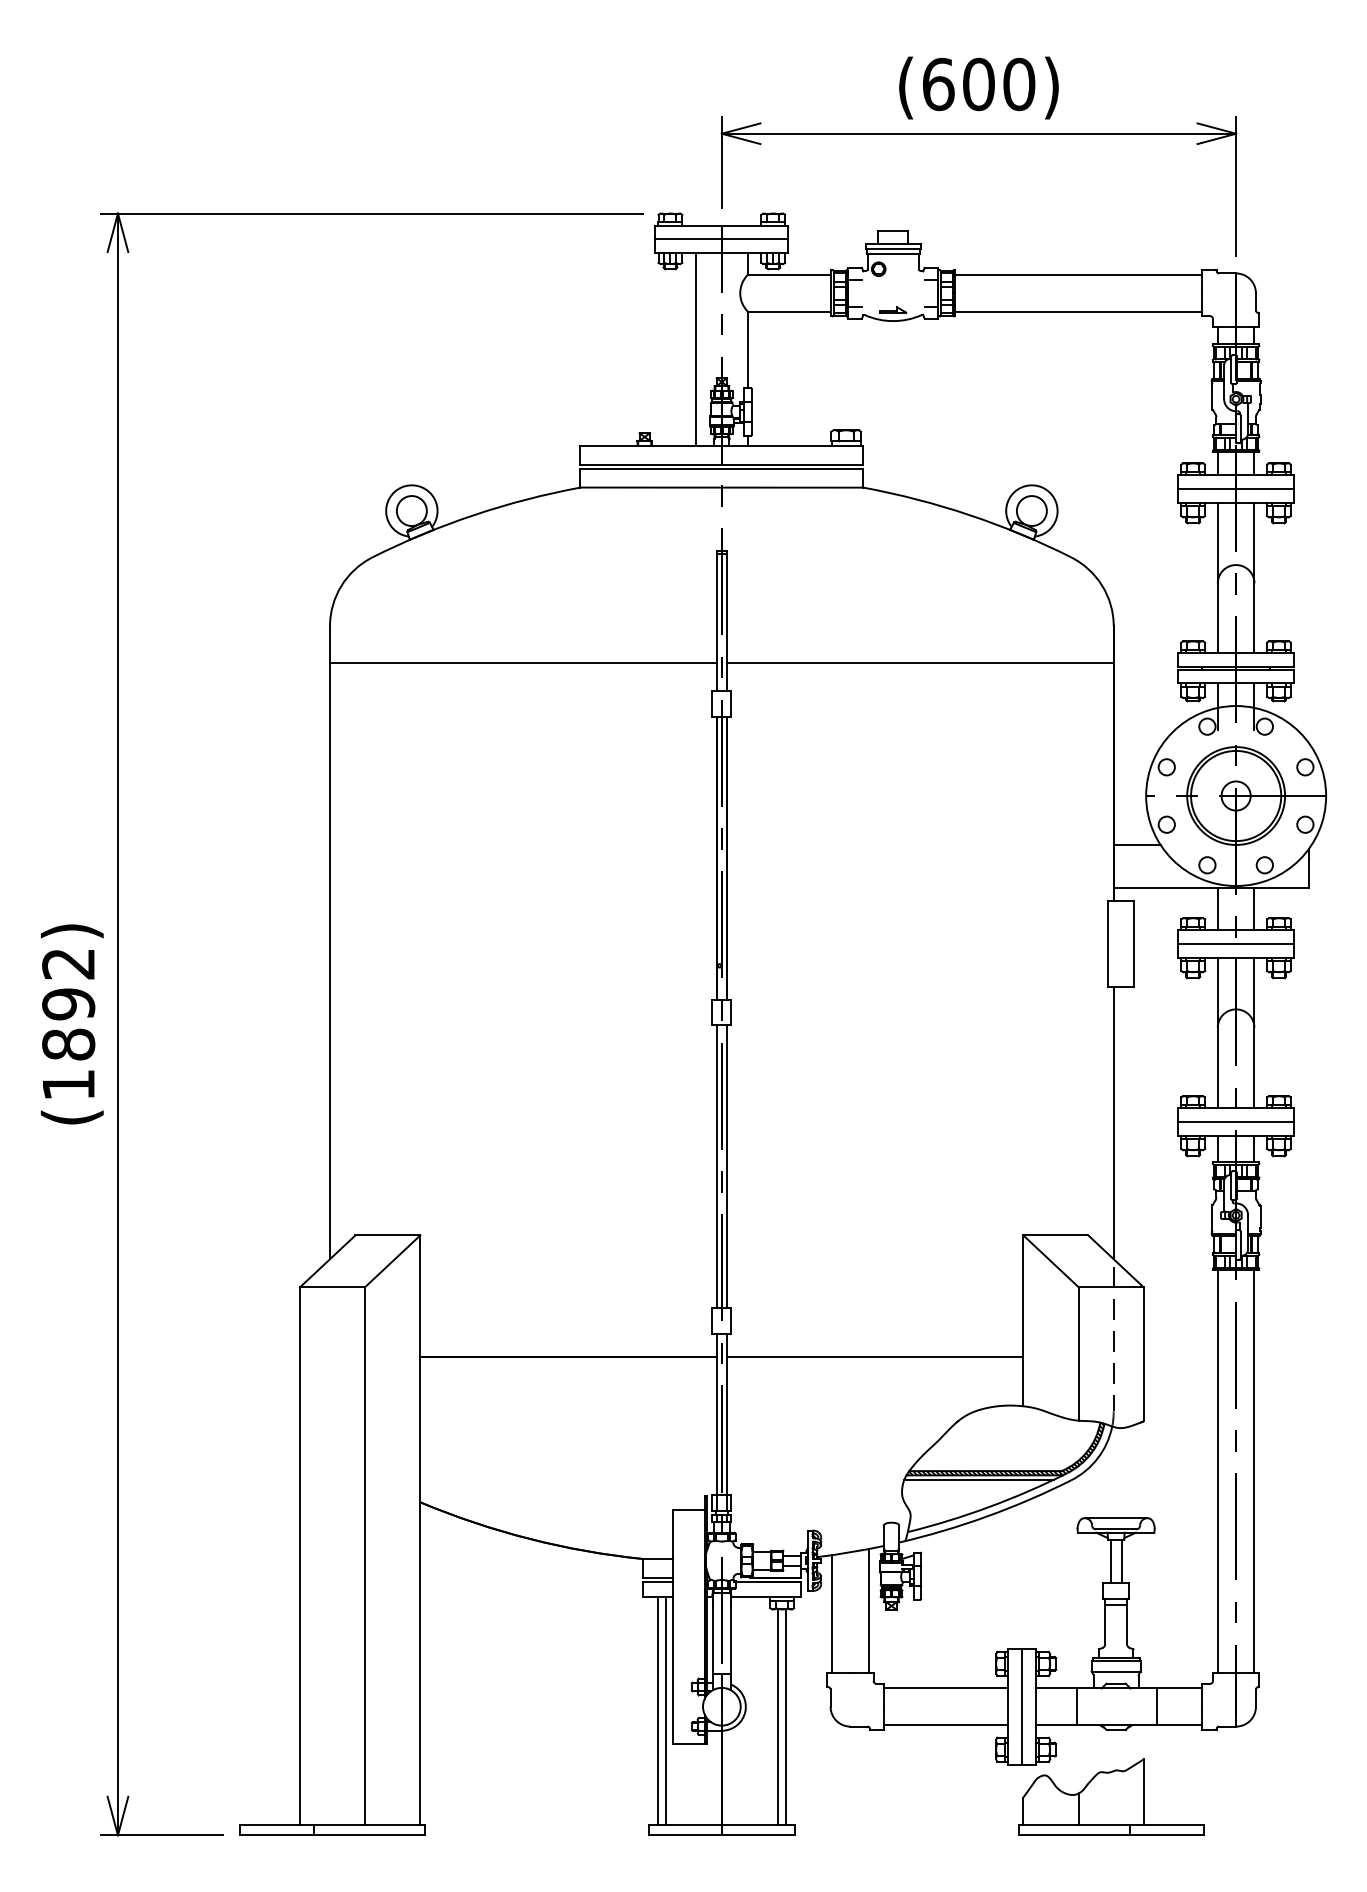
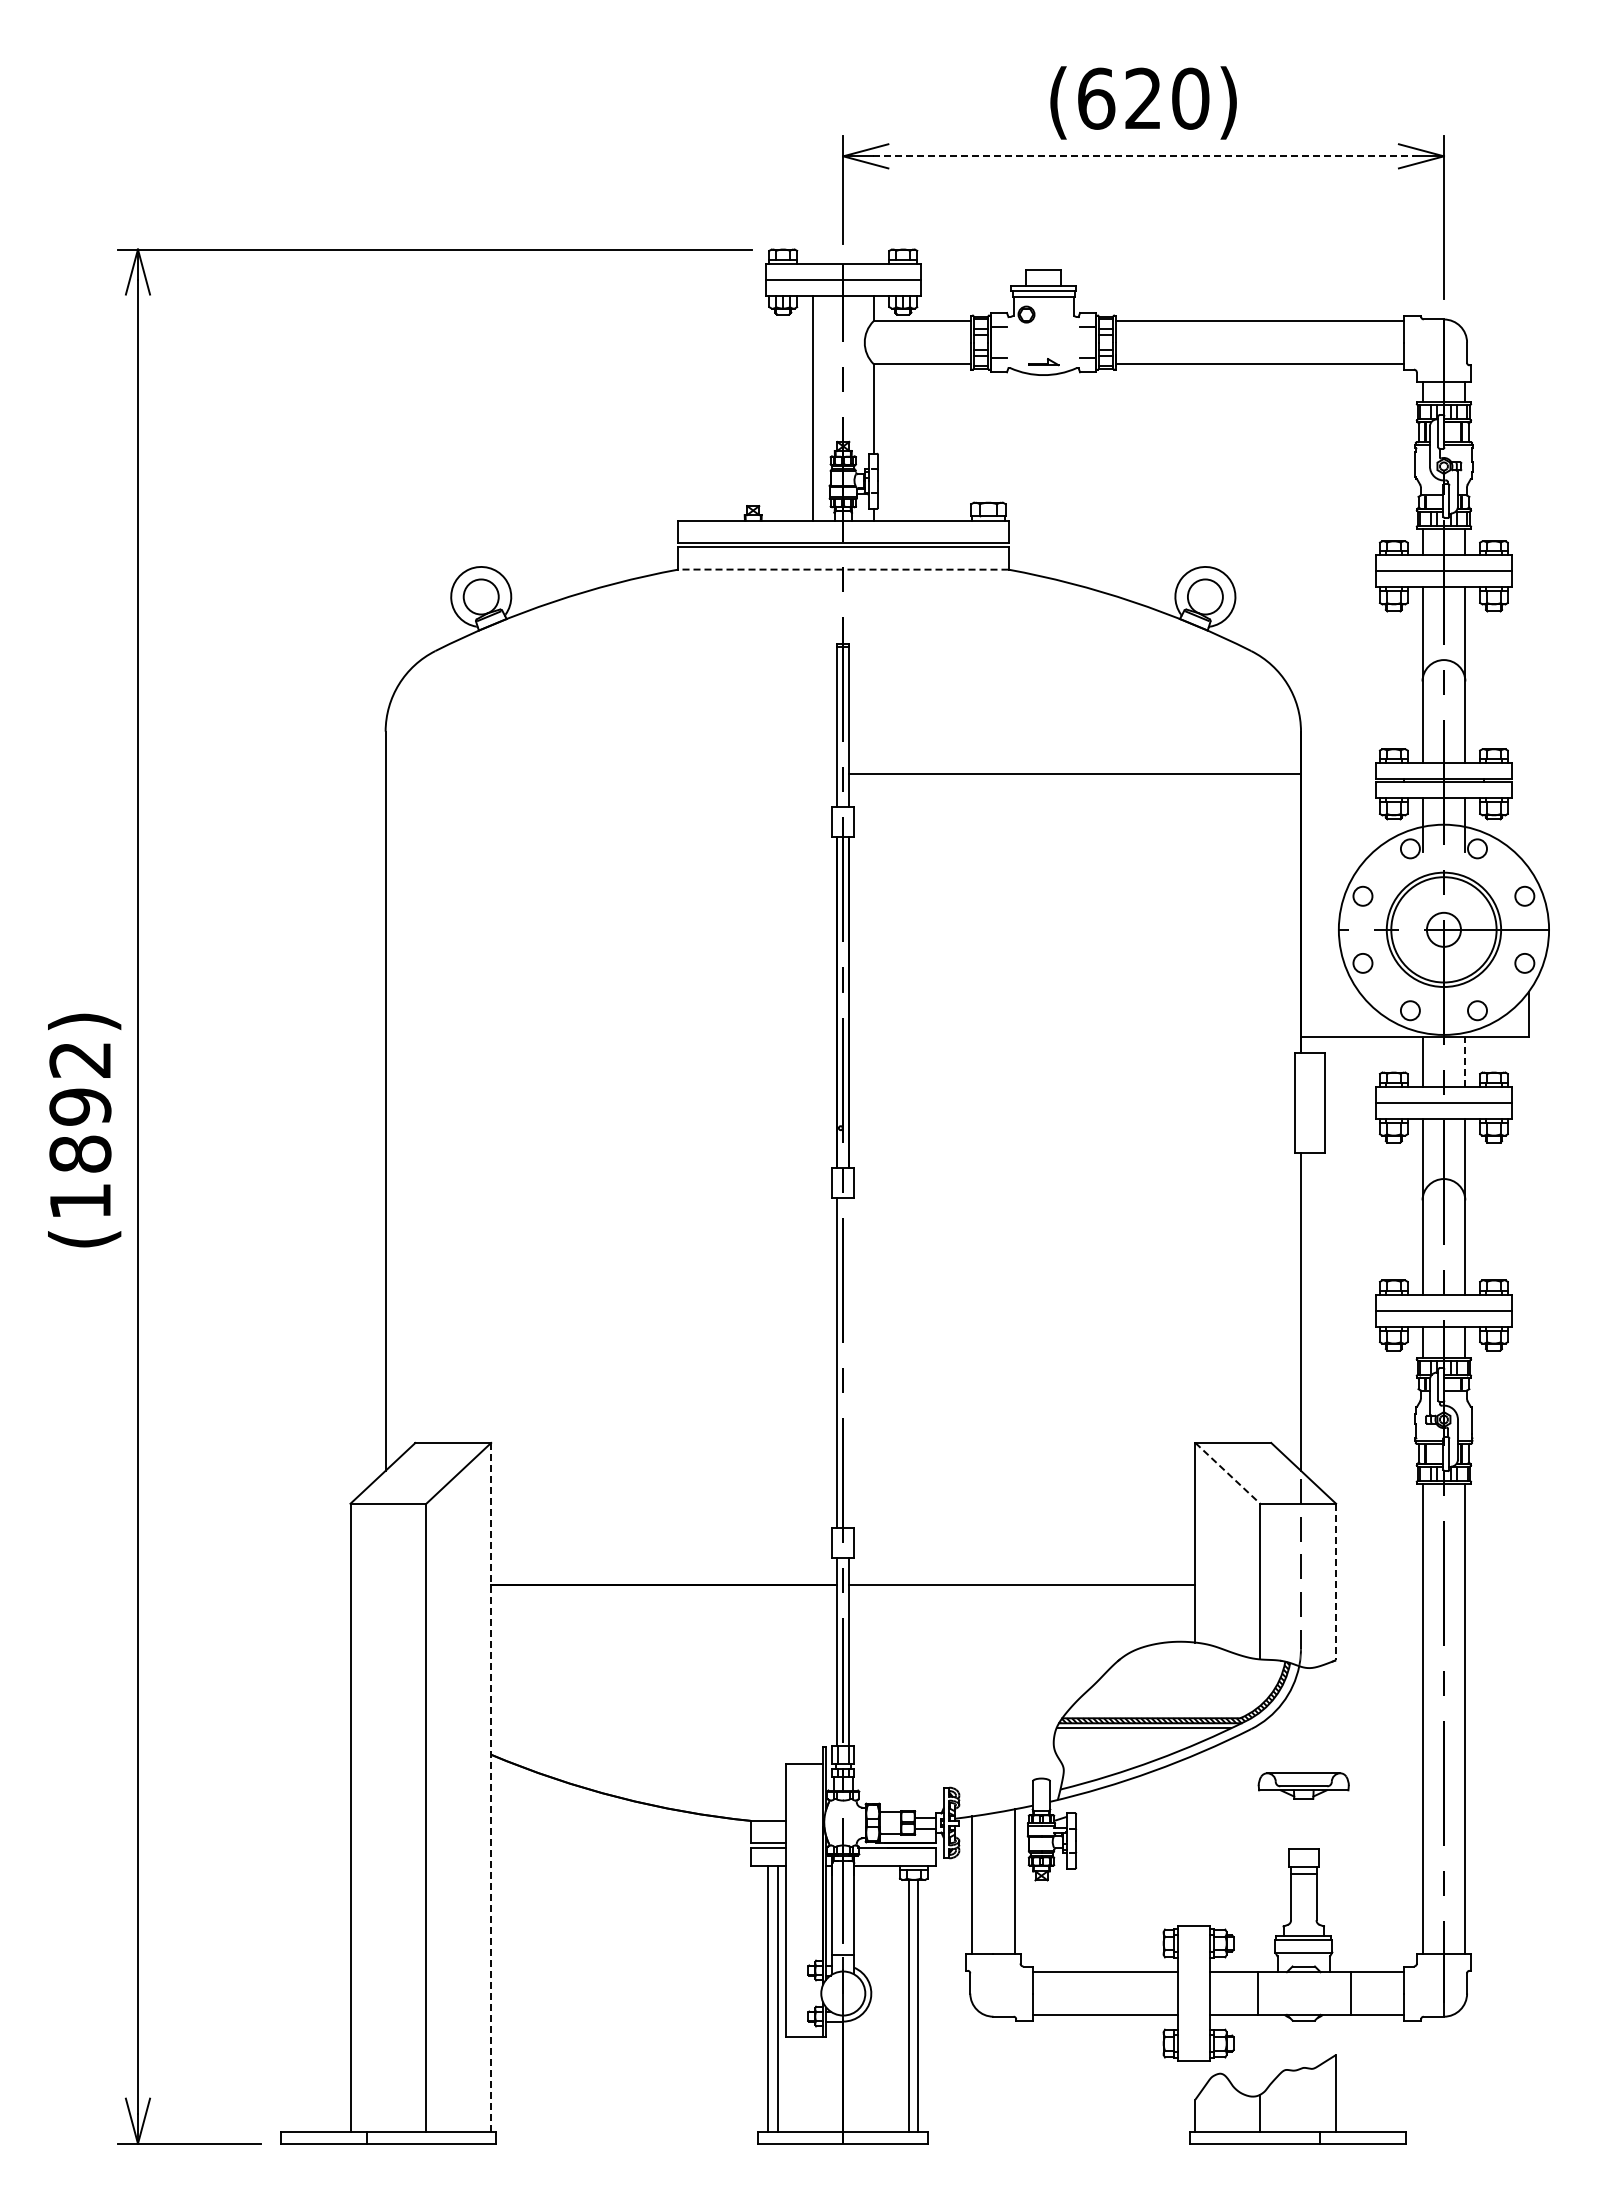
text: (978, 84) -> (1143, 98), (600) -> (620)
line: (979, 133) -> (1144, 156), solid -> dashed
line: (721, 487) -> (842, 569), solid -> dashed
line: (523, 662) -> (611, 773), removed
line: (1137, 845) -> (1328, 987), removed
line: (1254, 908) -> (1465, 1061), solid -> dashed
text: (72, 1024) -> (84, 1130), moved
line: (727, 1166) -> (849, 1362), removed
line: (1051, 1261) -> (1228, 1473), solid -> dashed
line: (1144, 1354) -> (1336, 1582), solid -> dashed
line: (420, 1530) -> (491, 1787), solid -> dashed
line: (1110, 1561) -> (1297, 1823), removed
line: (1121, 1561) -> (1310, 1823), removed
line: (1021, 1706) -> (1193, 1993), removed

